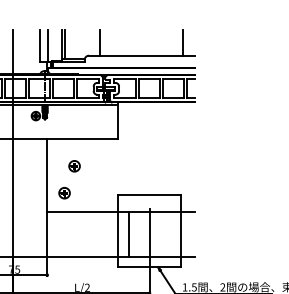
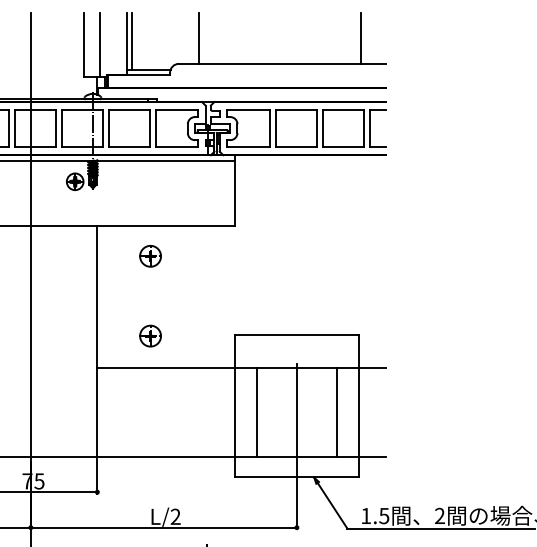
part: (74, 166) -> (150, 256), moved
part: (64, 193) -> (150, 336), moved
line: (170, 234) -> (337, 412), added

